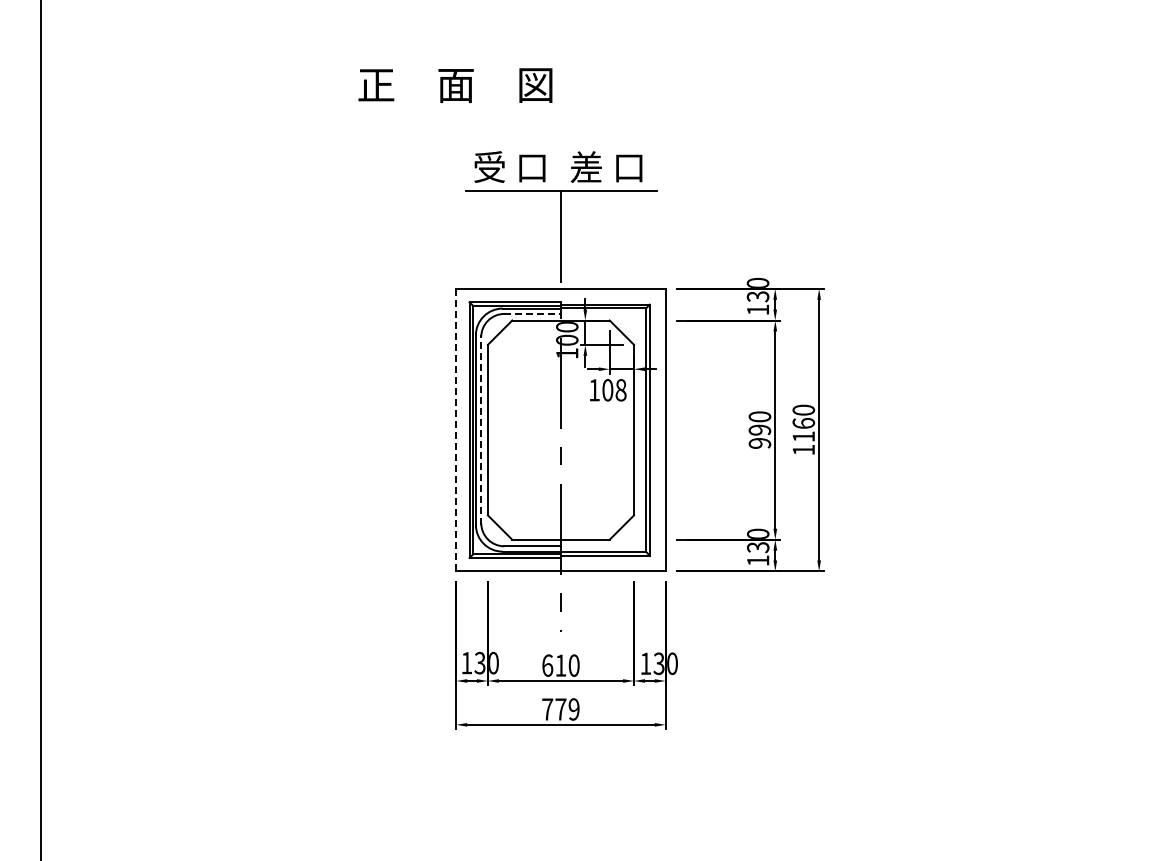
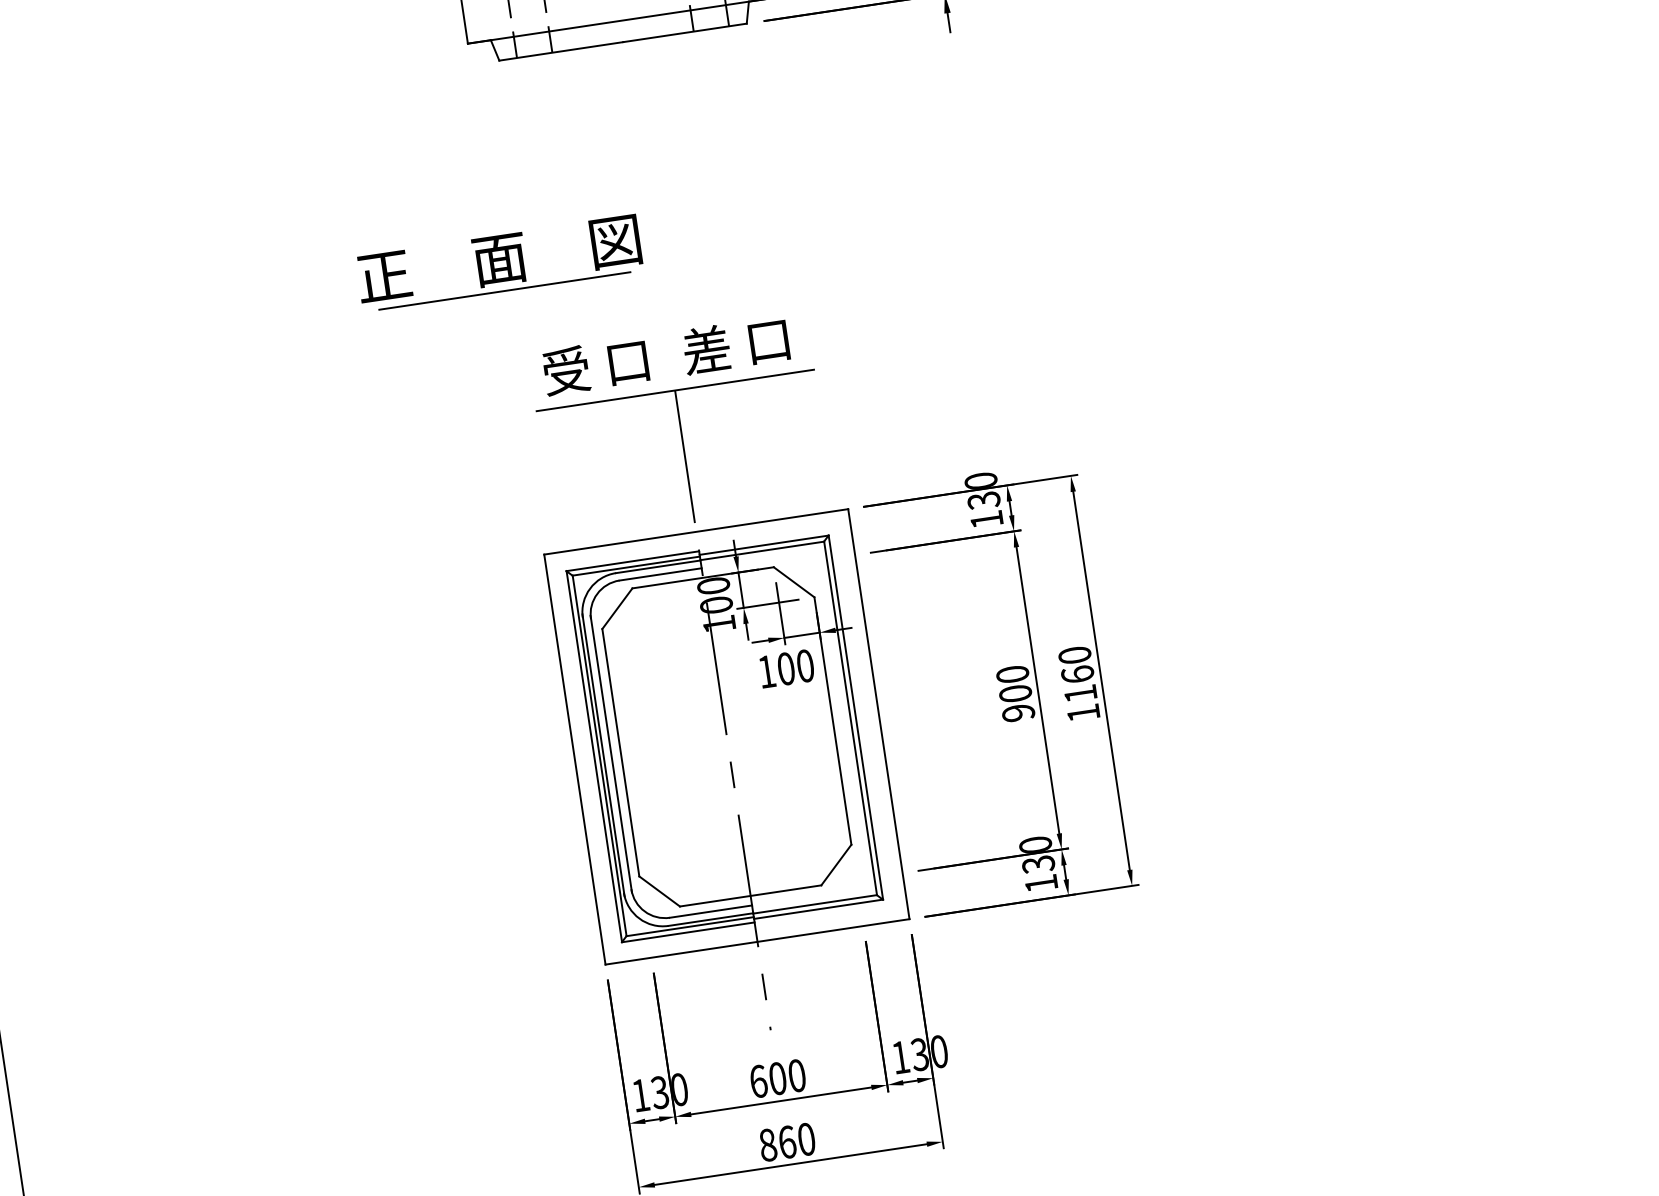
line: (455, 107) -> (503, 291), added
line: (533, 313) -> (661, 573), dashed -> solid
text: (620, 390) -> (804, 666), 108 -> 100
line: (456, 429) -> (575, 758), dashed -> solid
line: (481, 429) -> (611, 753), dashed -> solid
text: (759, 429) -> (1014, 692), 990 -> 900
text: (560, 665) -> (777, 1078), 610 -> 600
text: (560, 709) -> (786, 1142), 779 -> 860

